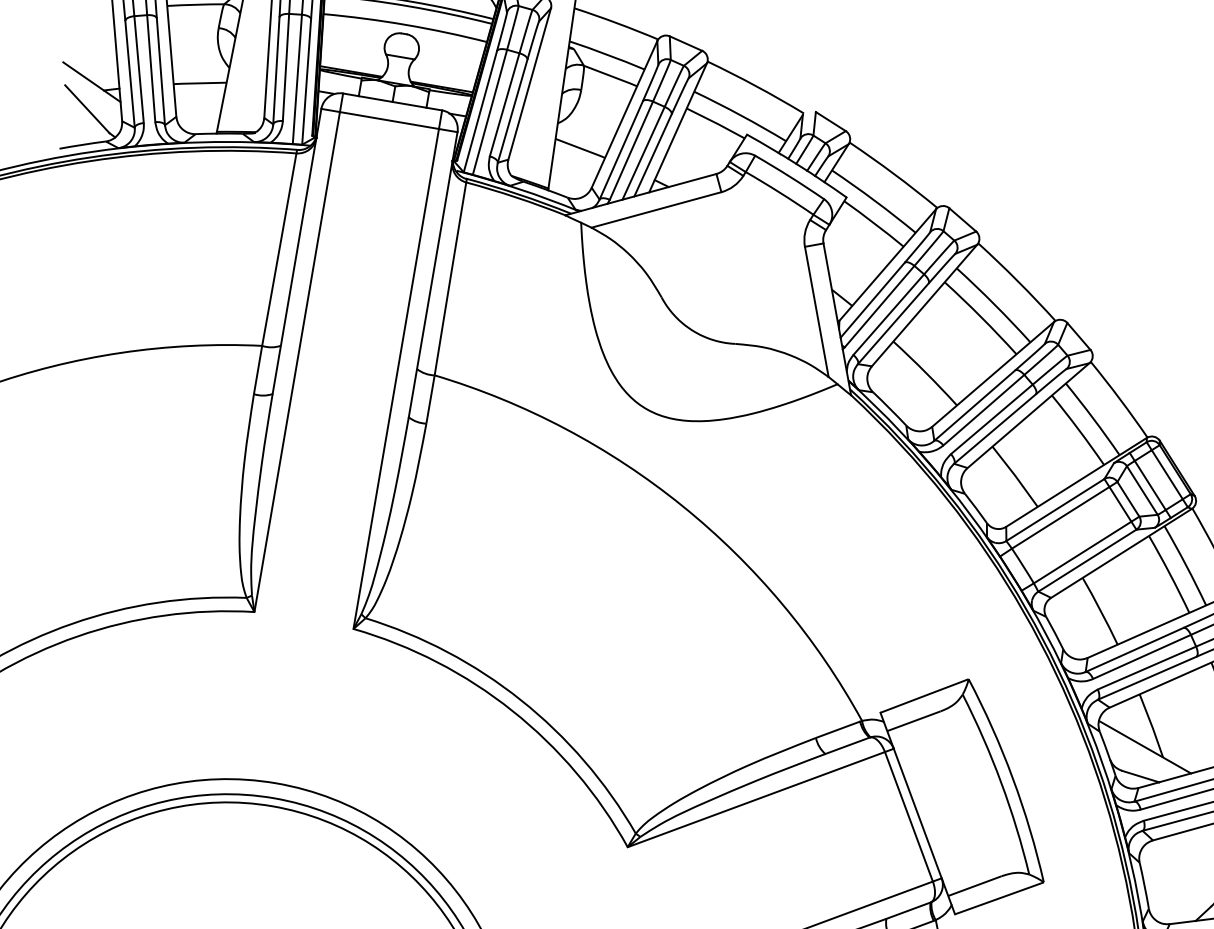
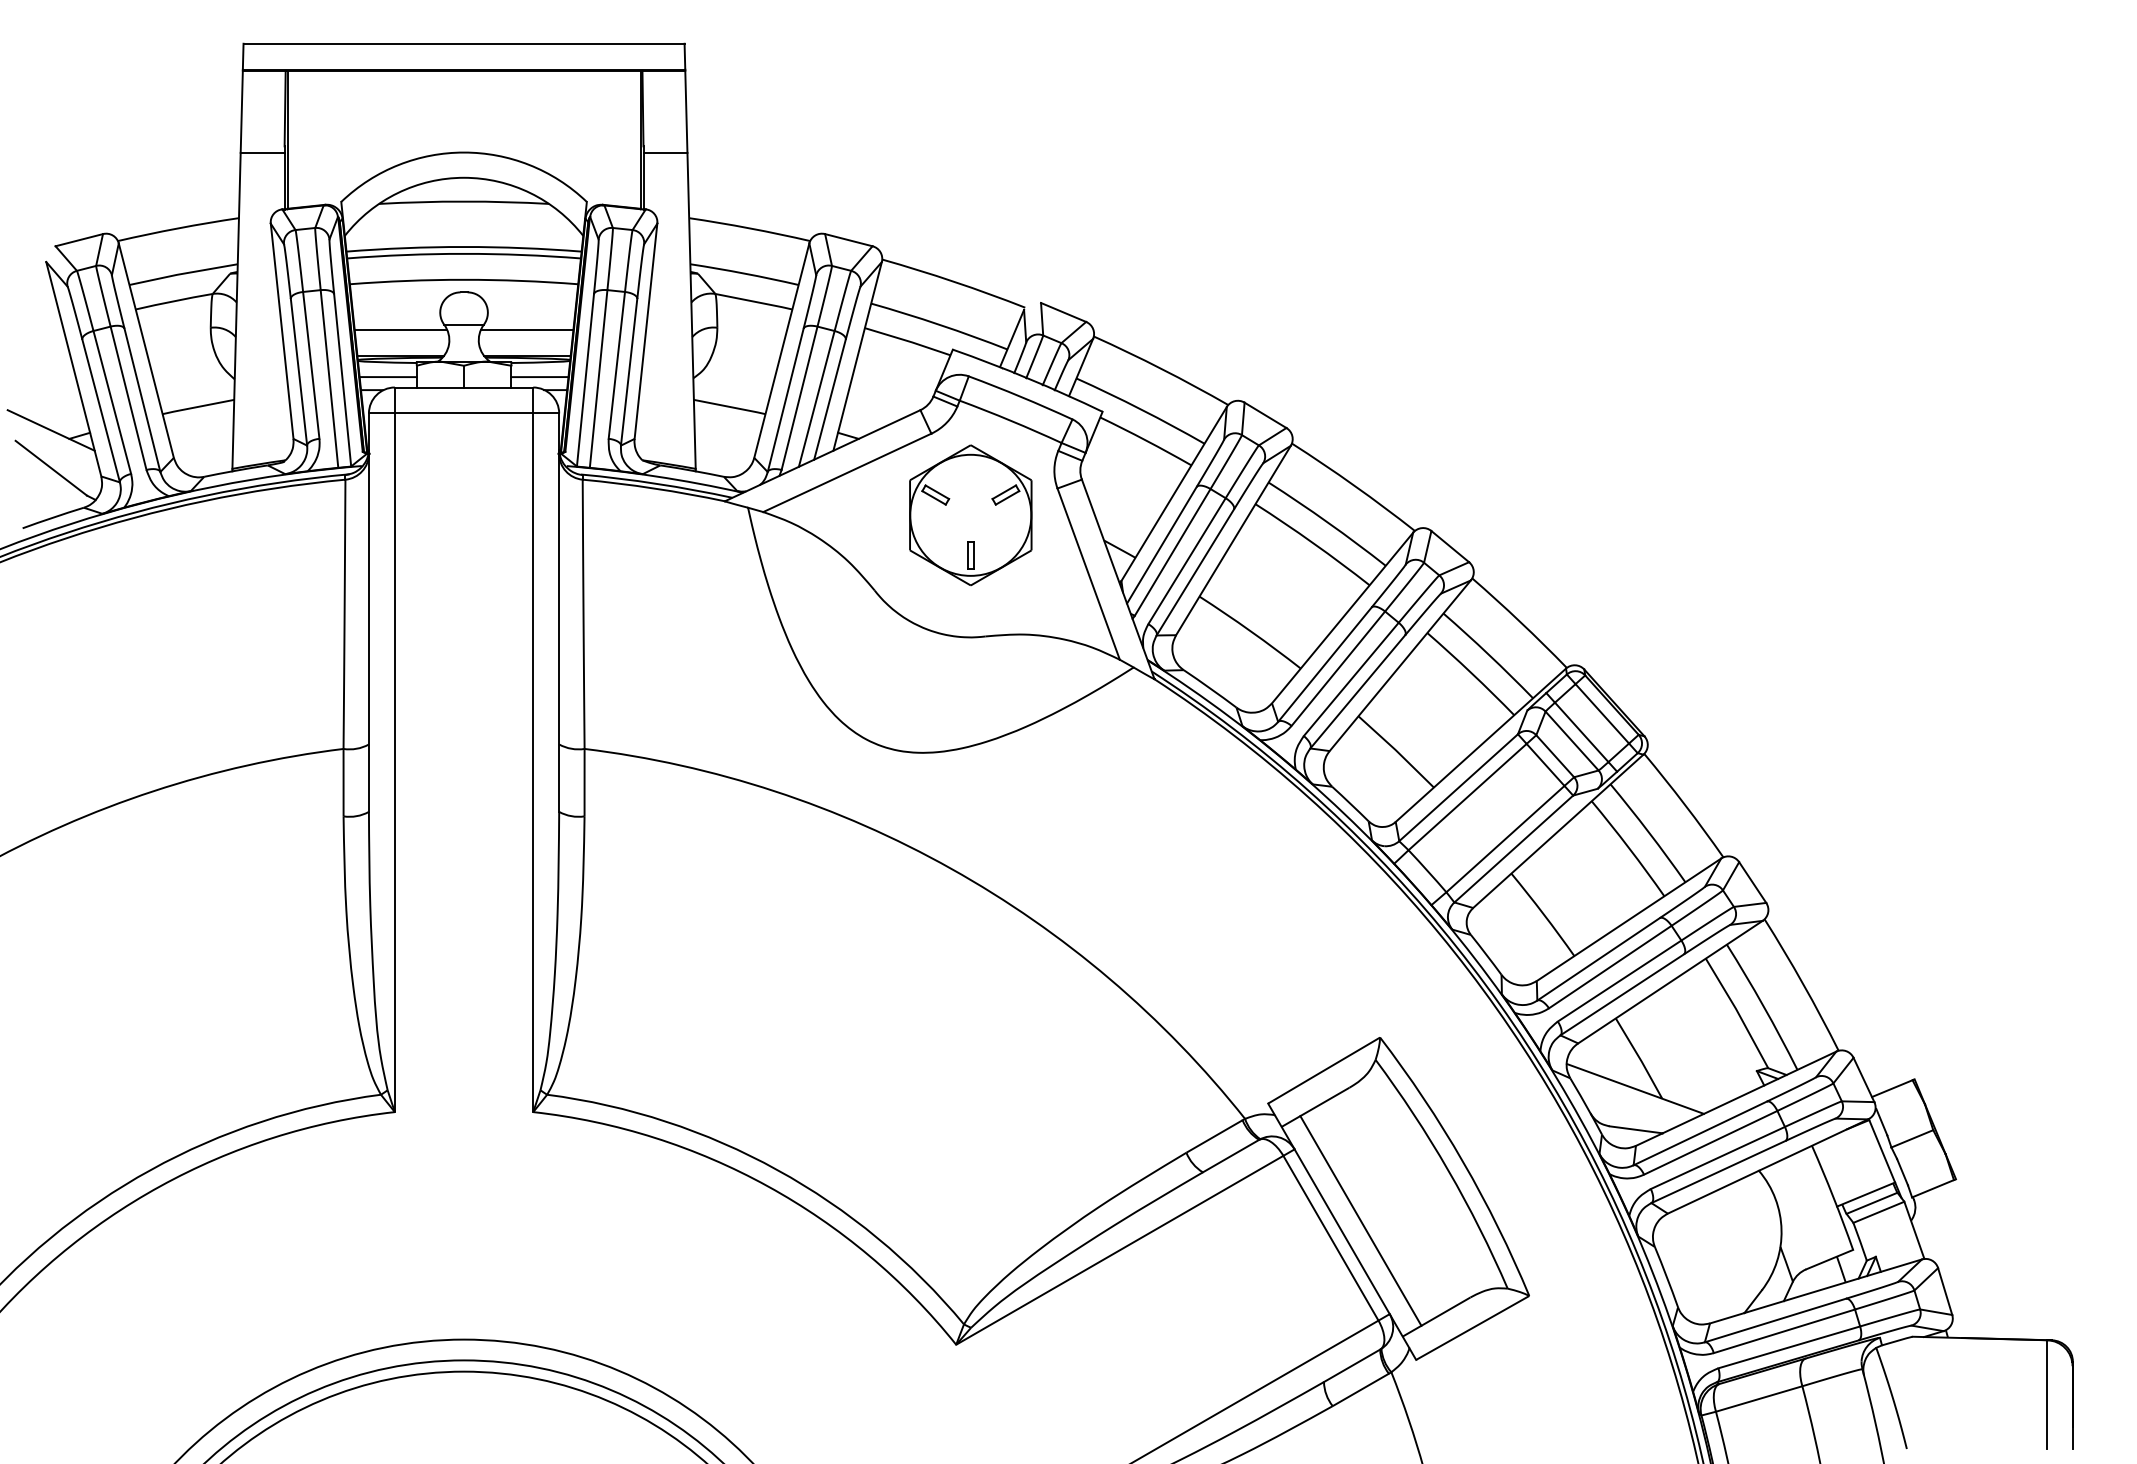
line: (354, 52) -> (400, 329), added
line: (444, 68) -> (526, 329), added
line: (339, 85) -> (387, 377), added
line: (447, 104) -> (539, 377), added
part: (739, 255) -> (970, 515), added
line: (932, 807) -> (1360, 1220), added

